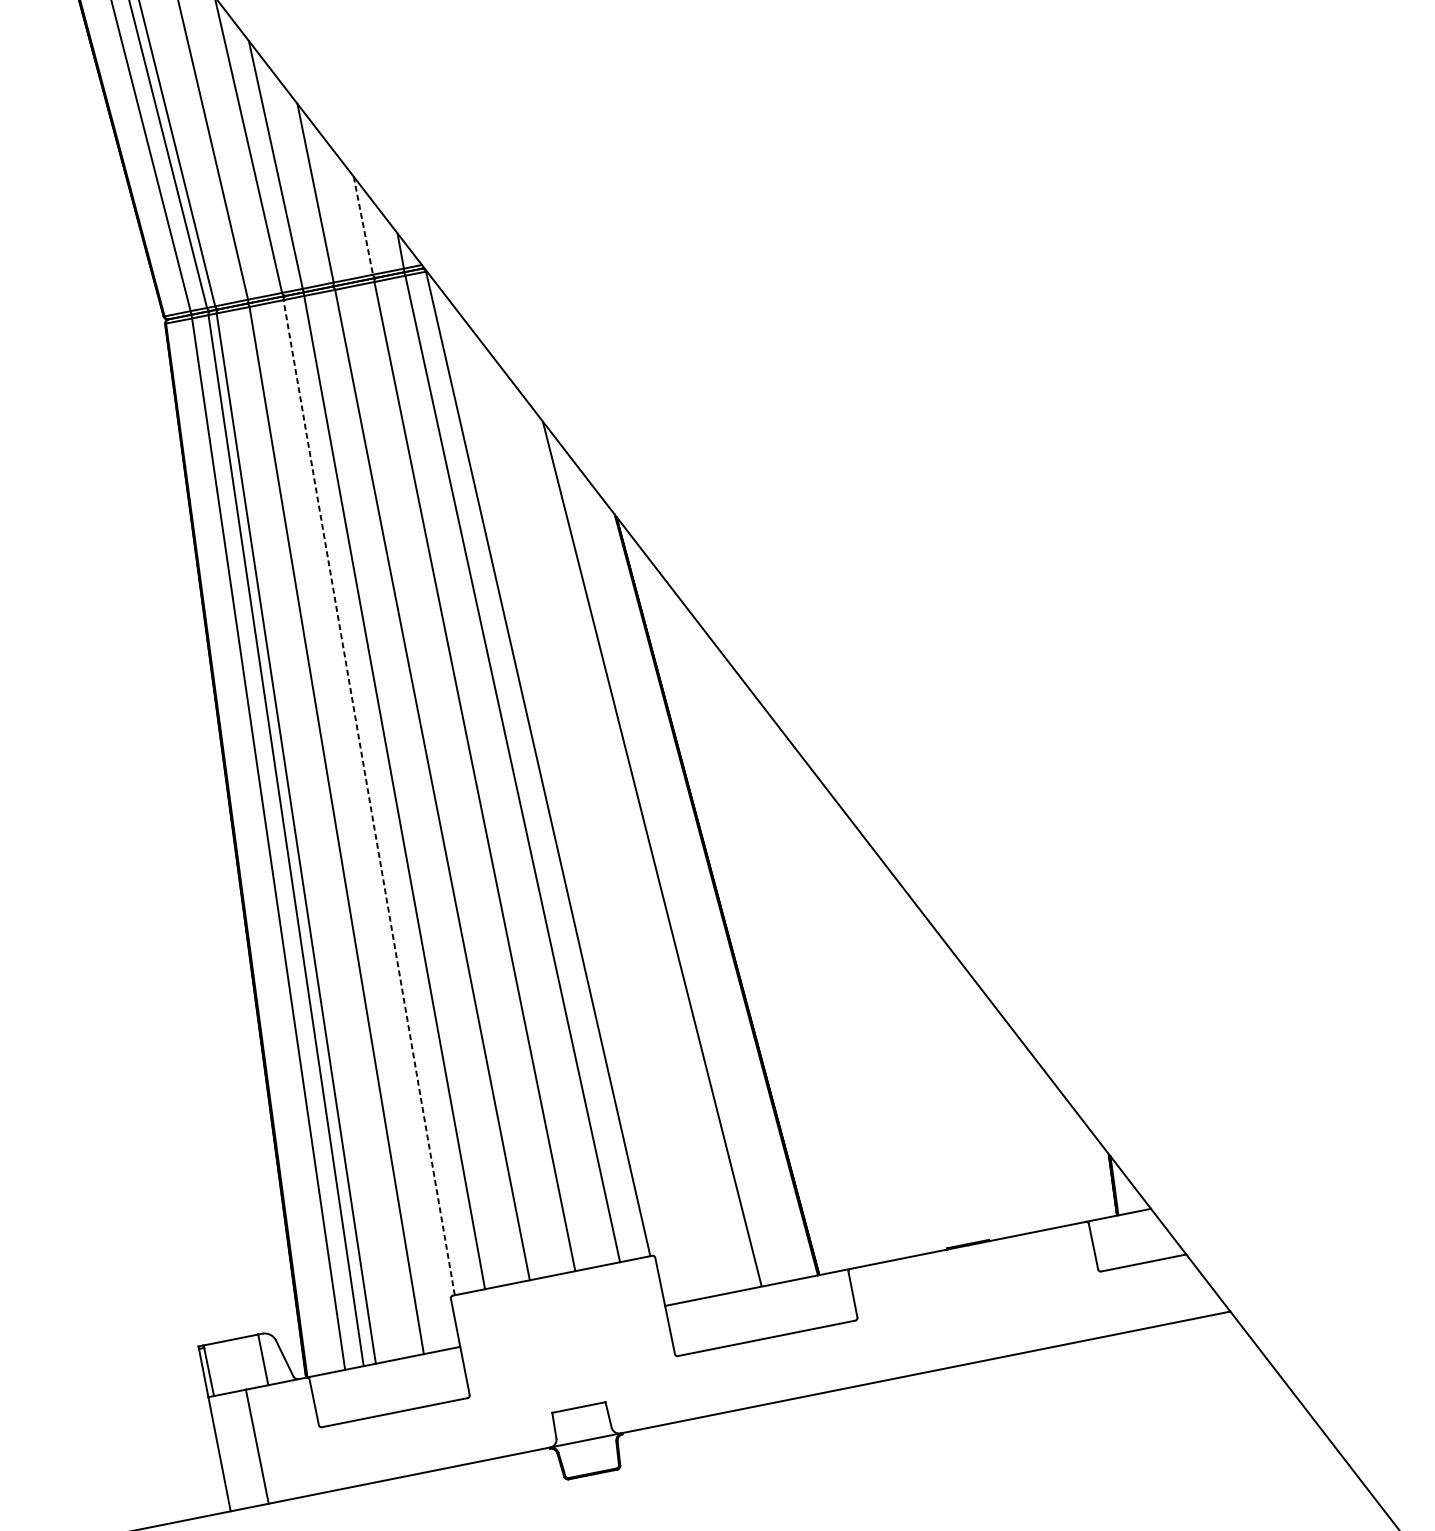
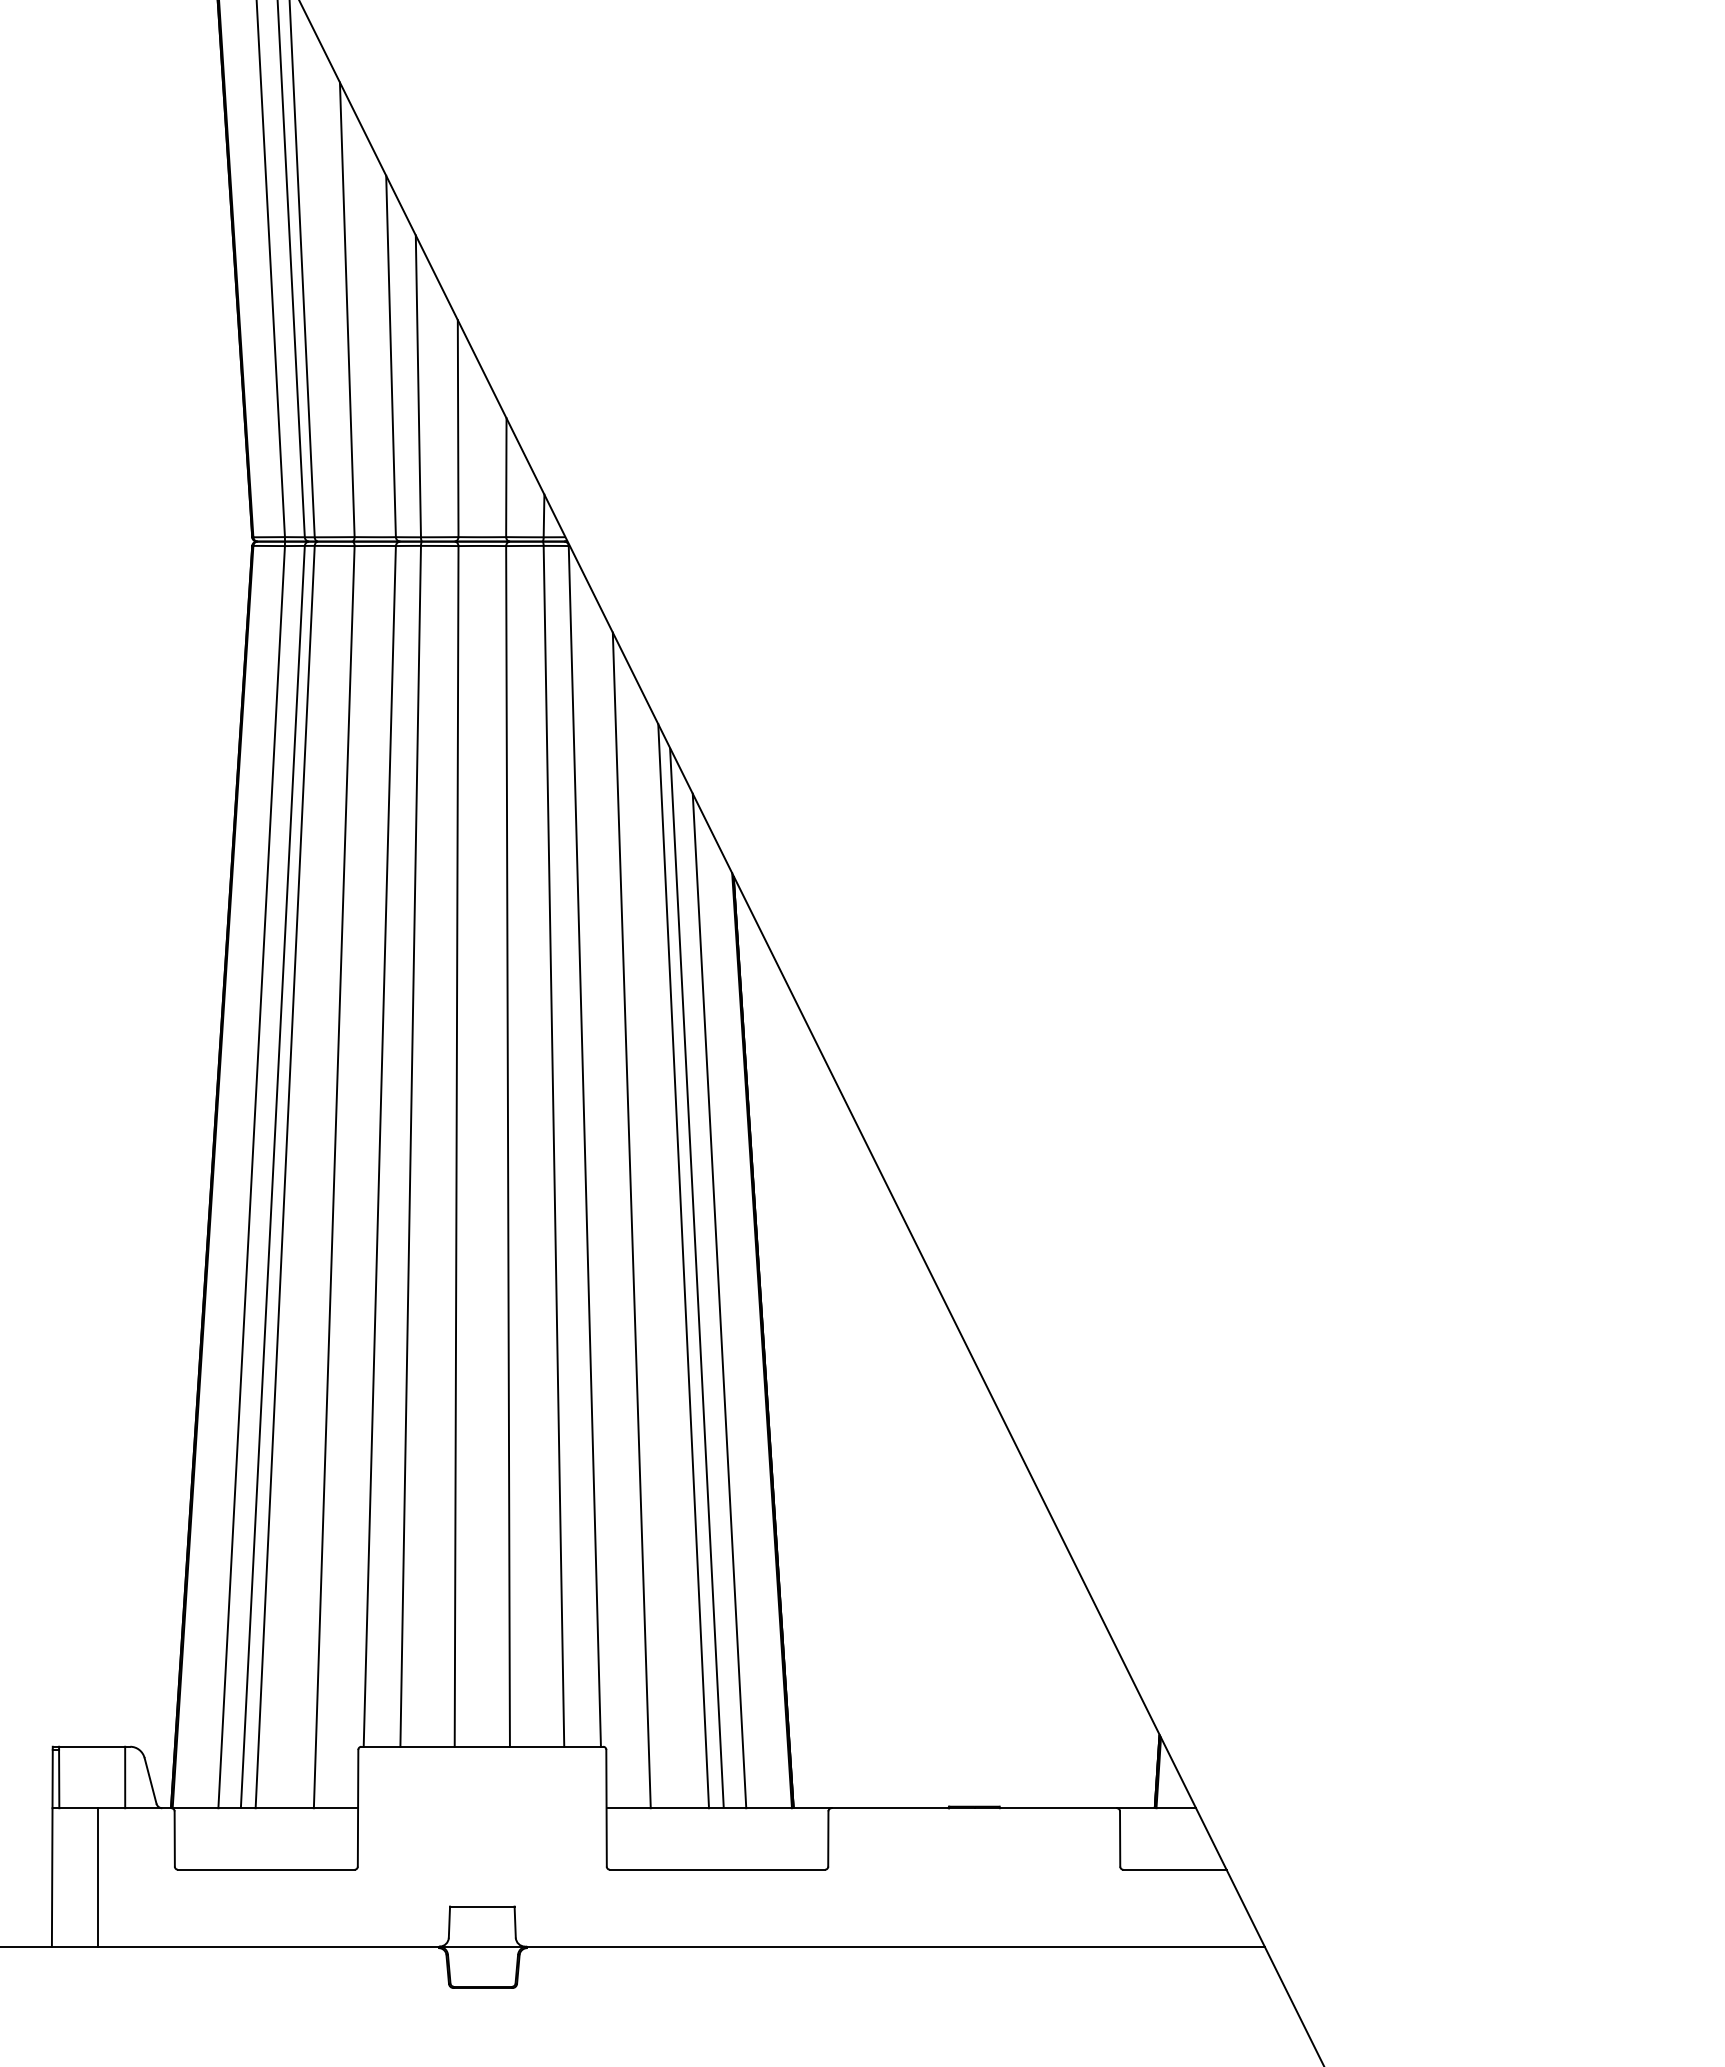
line: (363, 226) -> (506, 478), dashed -> solid
line: (368, 797) -> (379, 1146), dashed -> solid
line: (588, 817) -> (631, 1220), added
line: (639, 846) -> (683, 1266), added
line: (674, 868) -> (719, 1300), added

